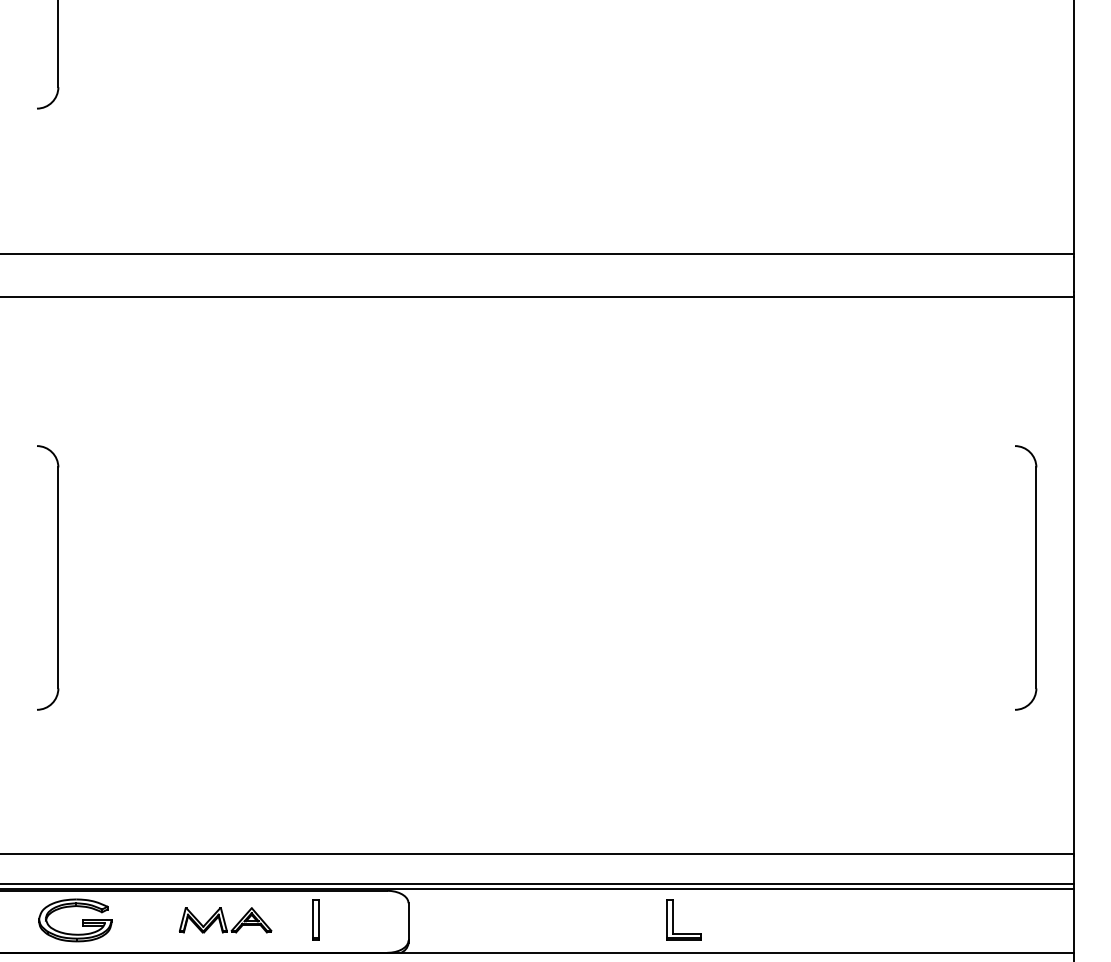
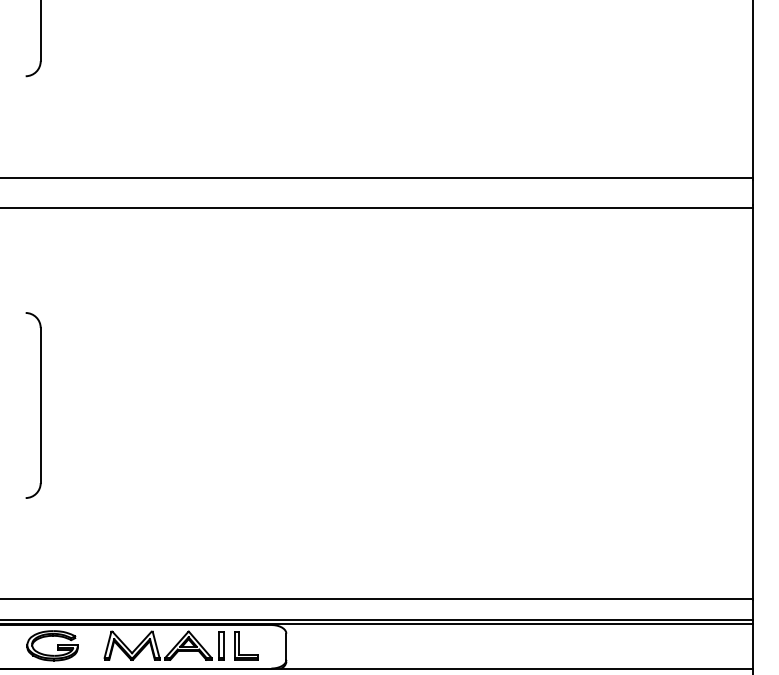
part: (1035, 577) -> (726, 405), removed
part: (673, 919) -> (239, 645), moved
part: (225, 920) -> (157, 645), size x1.67

